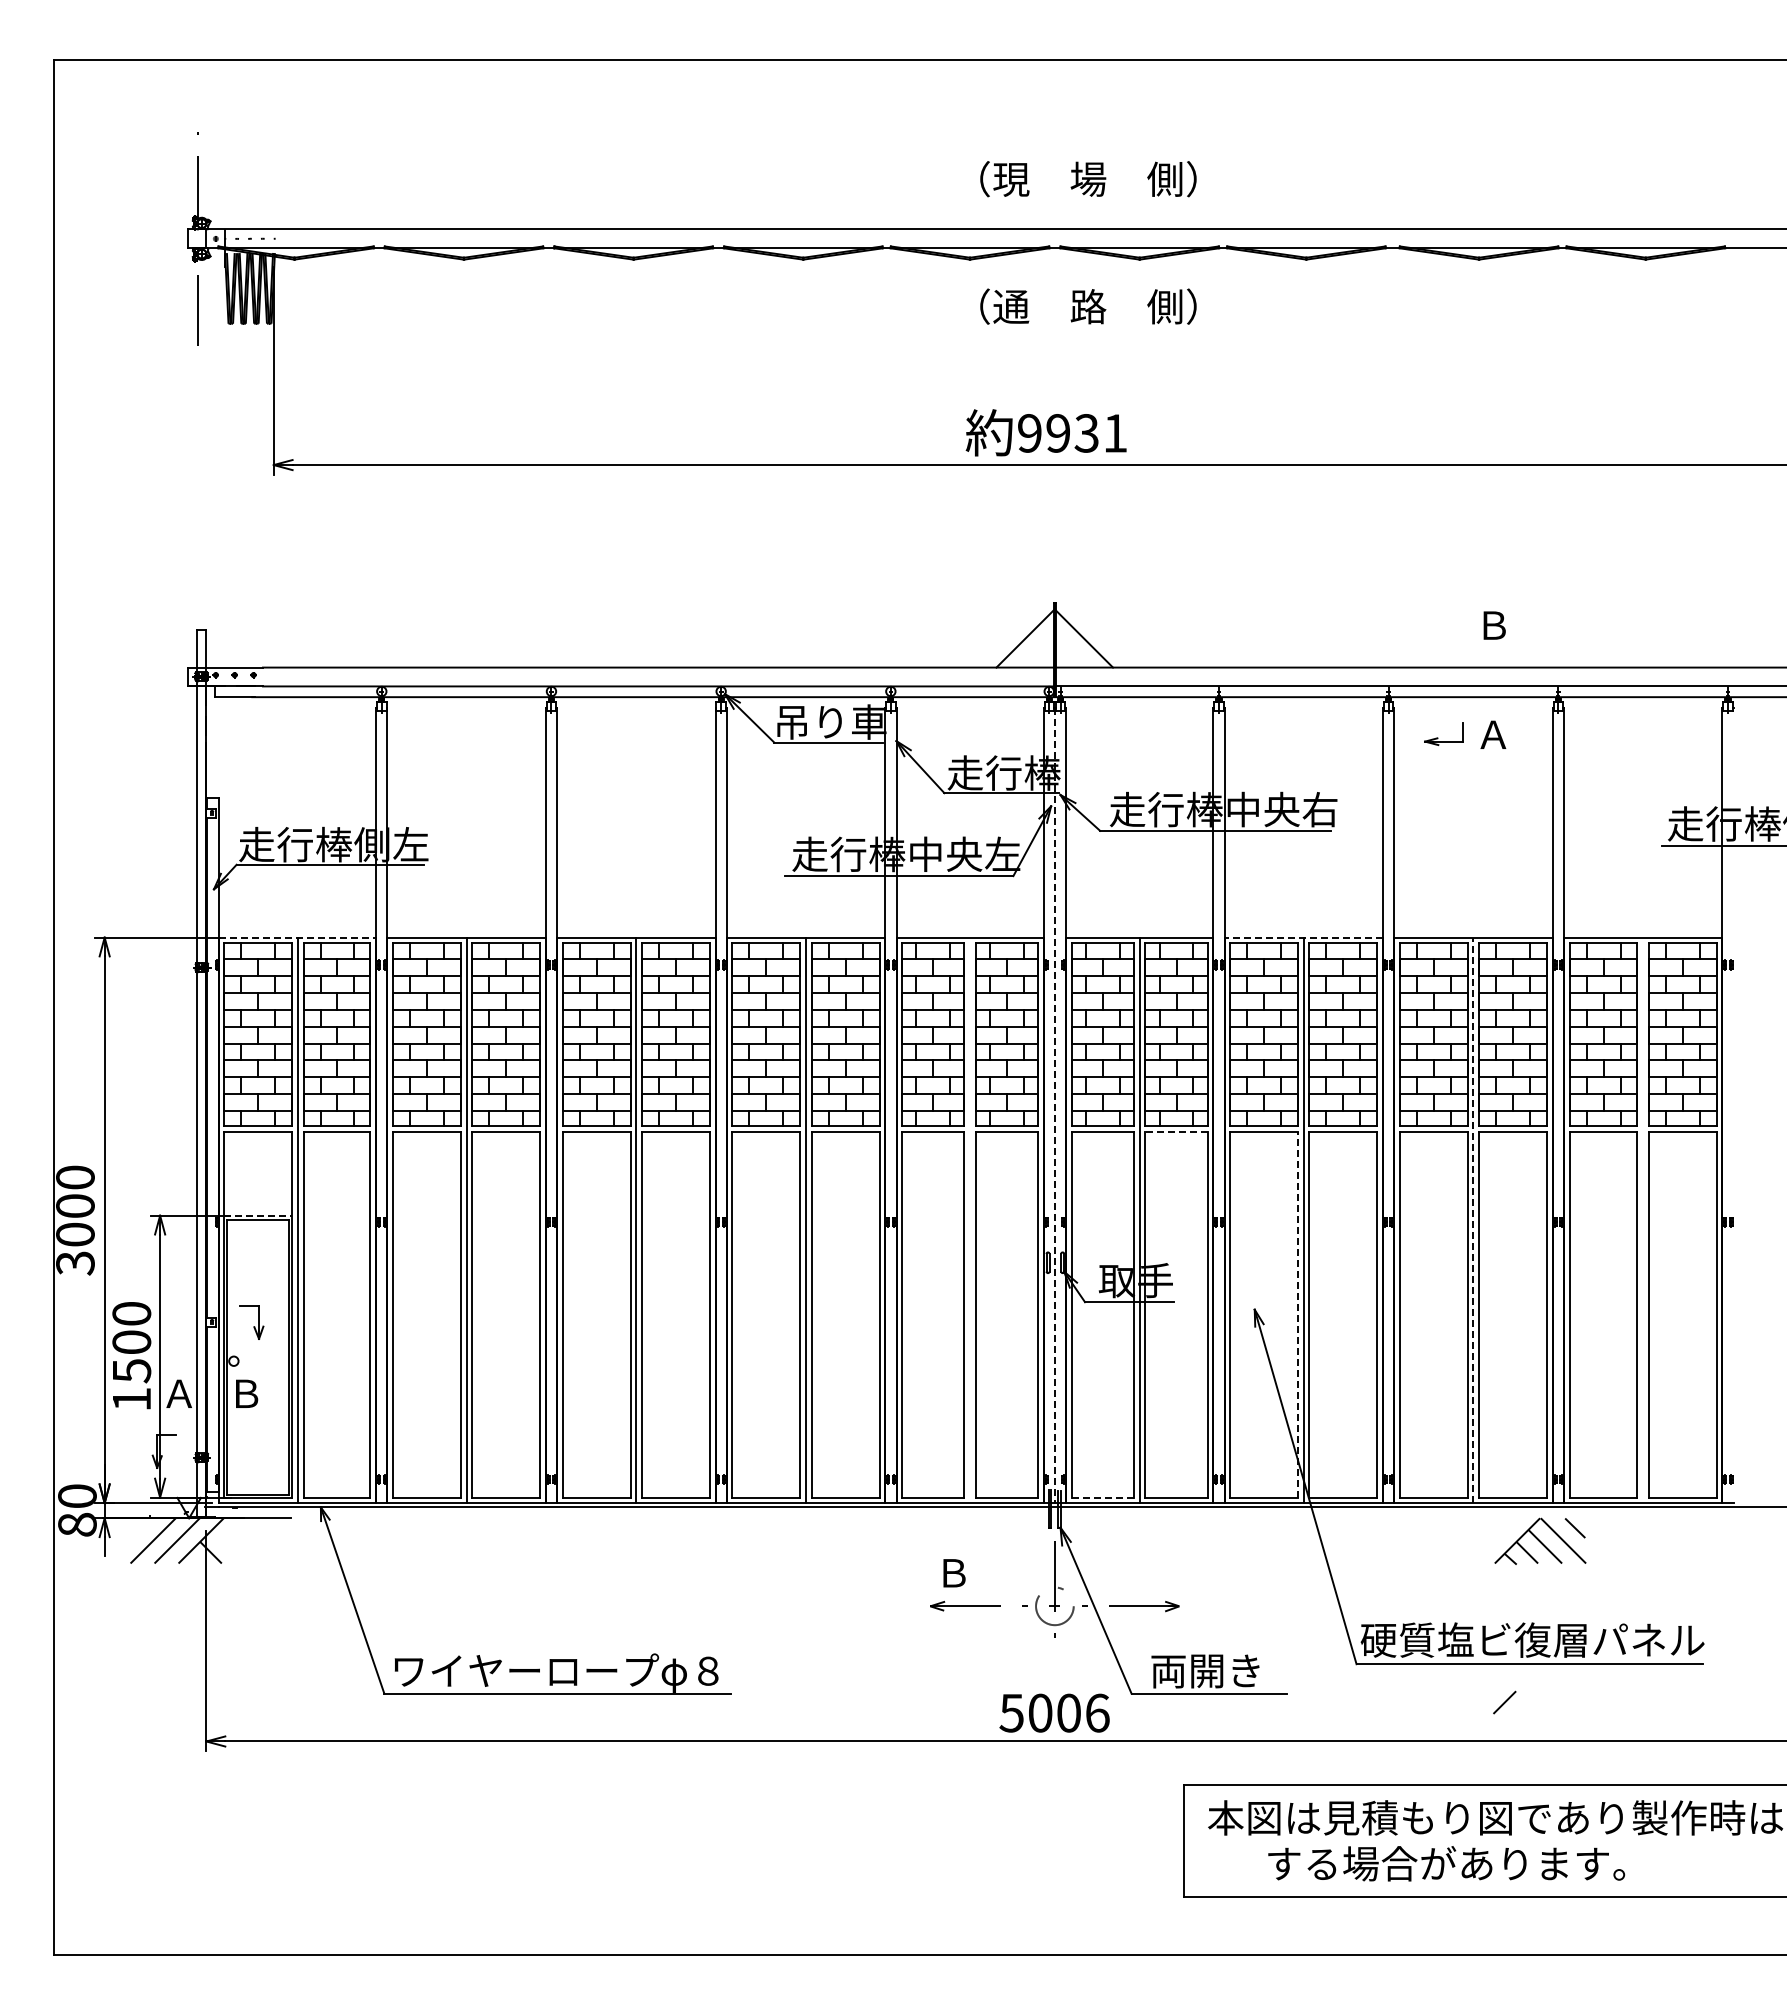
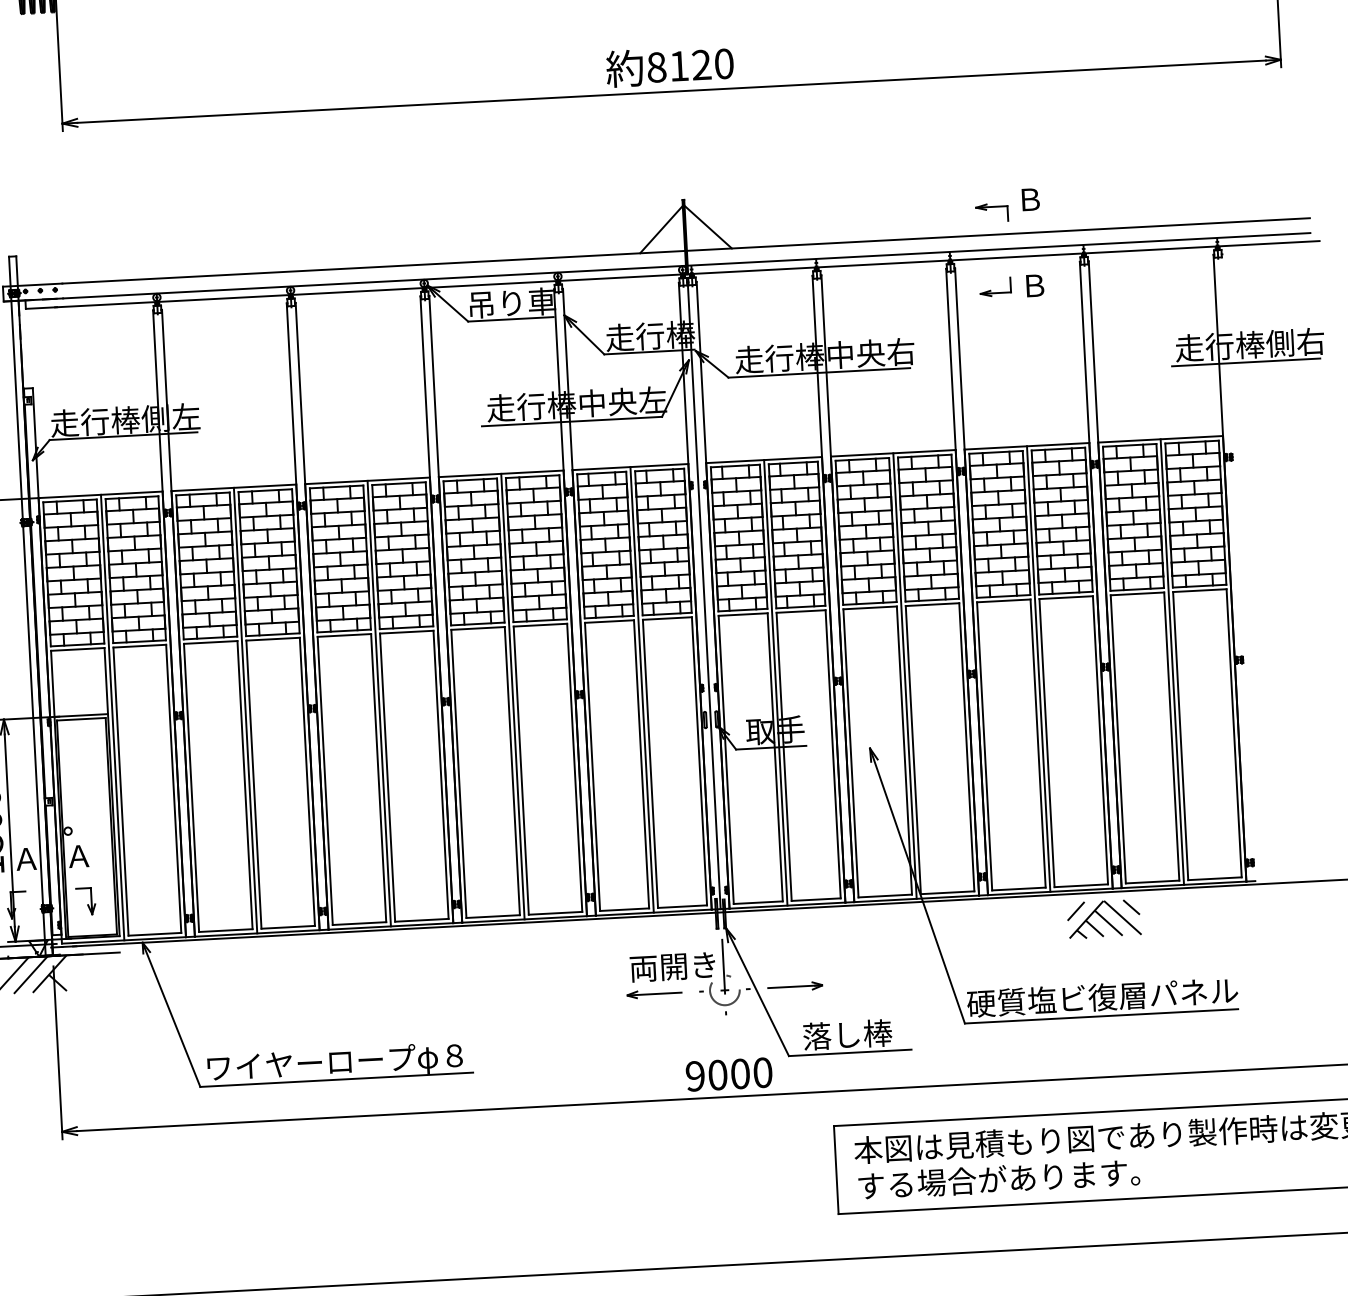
text: (1072, 433) -> (690, 65), 9931 -> 8120
part: (1444, 632) -> (991, 207), added
text: (1493, 734) -> (1034, 285), Ａ -> Ｂ
line: (297, 937) -> (100, 494), dashed -> solid
line: (1303, 937) -> (893, 453), dashed -> solid
line: (1054, 1105) -> (703, 595), dashed -> solid
line: (1176, 1131) -> (801, 611), dashed -> solid
line: (258, 1215) -> (81, 715), dashed -> solid
line: (970, 1220) -> (642, 689), added
line: (1473, 1220) -> (1038, 669), dashed -> solid
line: (1643, 1220) -> (1172, 662), added
line: (1298, 1314) -> (904, 750), dashed -> solid
part: (251, 1322) -> (85, 901), moved
text: (245, 1393) -> (78, 856), Ｂ -> Ａ
line: (1102, 1497) -> (757, 902), dashed -> solid
text: (990, 1573) -> (672, 967), Ｂ -> 両開き
text: (1207, 1670) -> (847, 1034), 両開き -> 落し棒
line: (1504, 1702) -> (1075, 911), moved
text: (1054, 1712) -> (728, 1074), 5006 -> 9000
text: (1446, 1863) -> (999, 1179), moved

